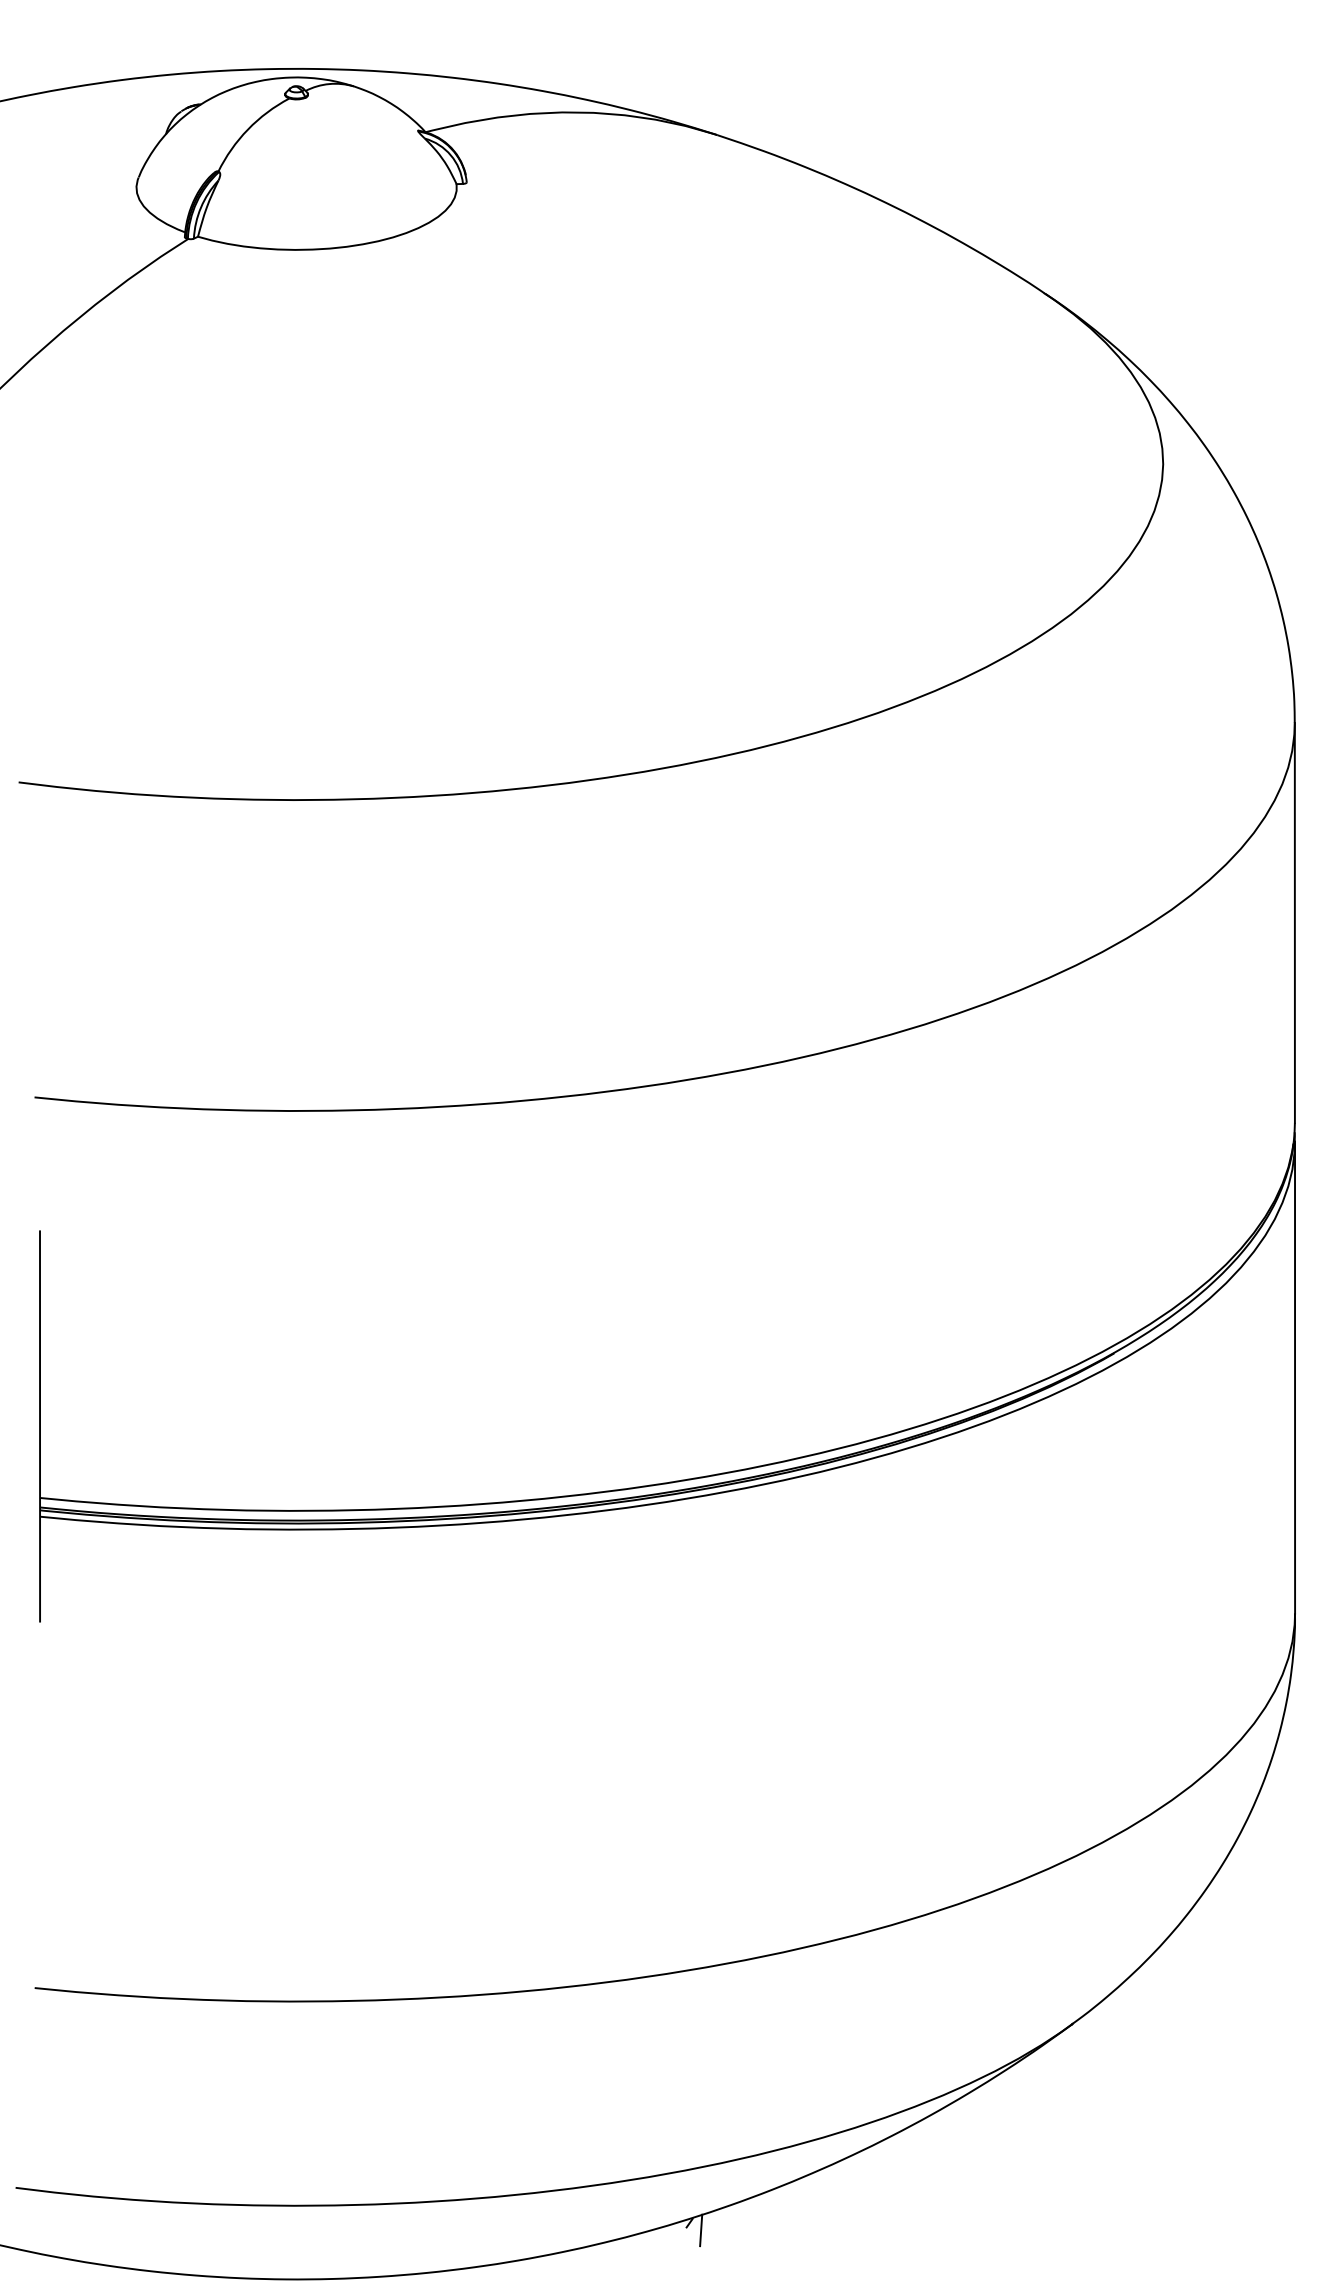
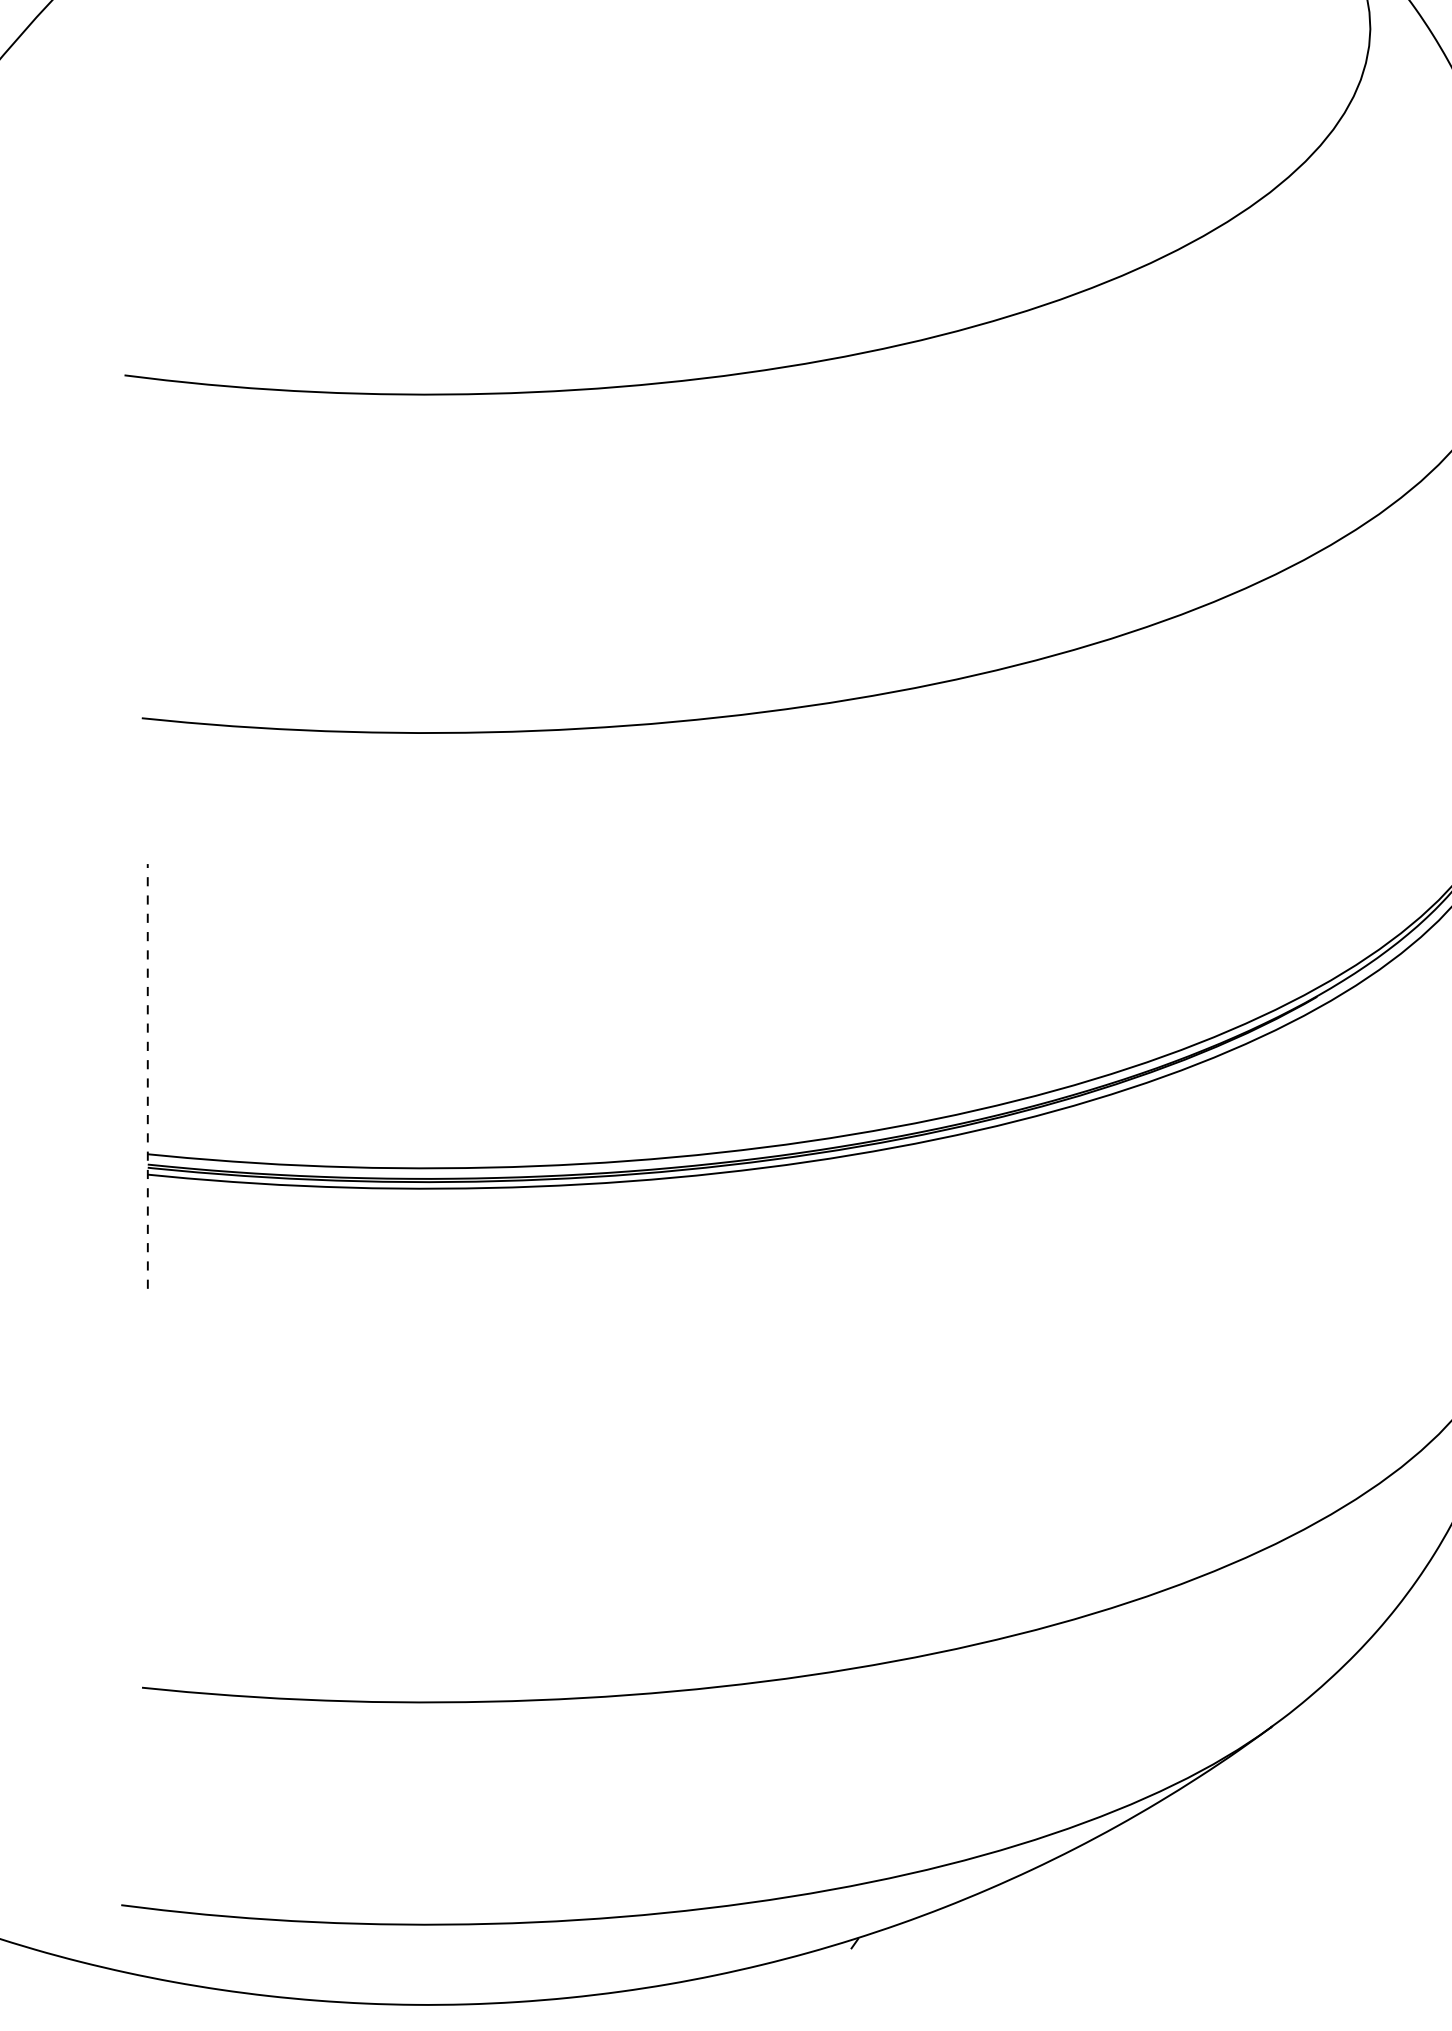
line: (40, 1425) -> (148, 1075), solid -> dashed
line: (701, 2230) -> (867, 1951), removed

